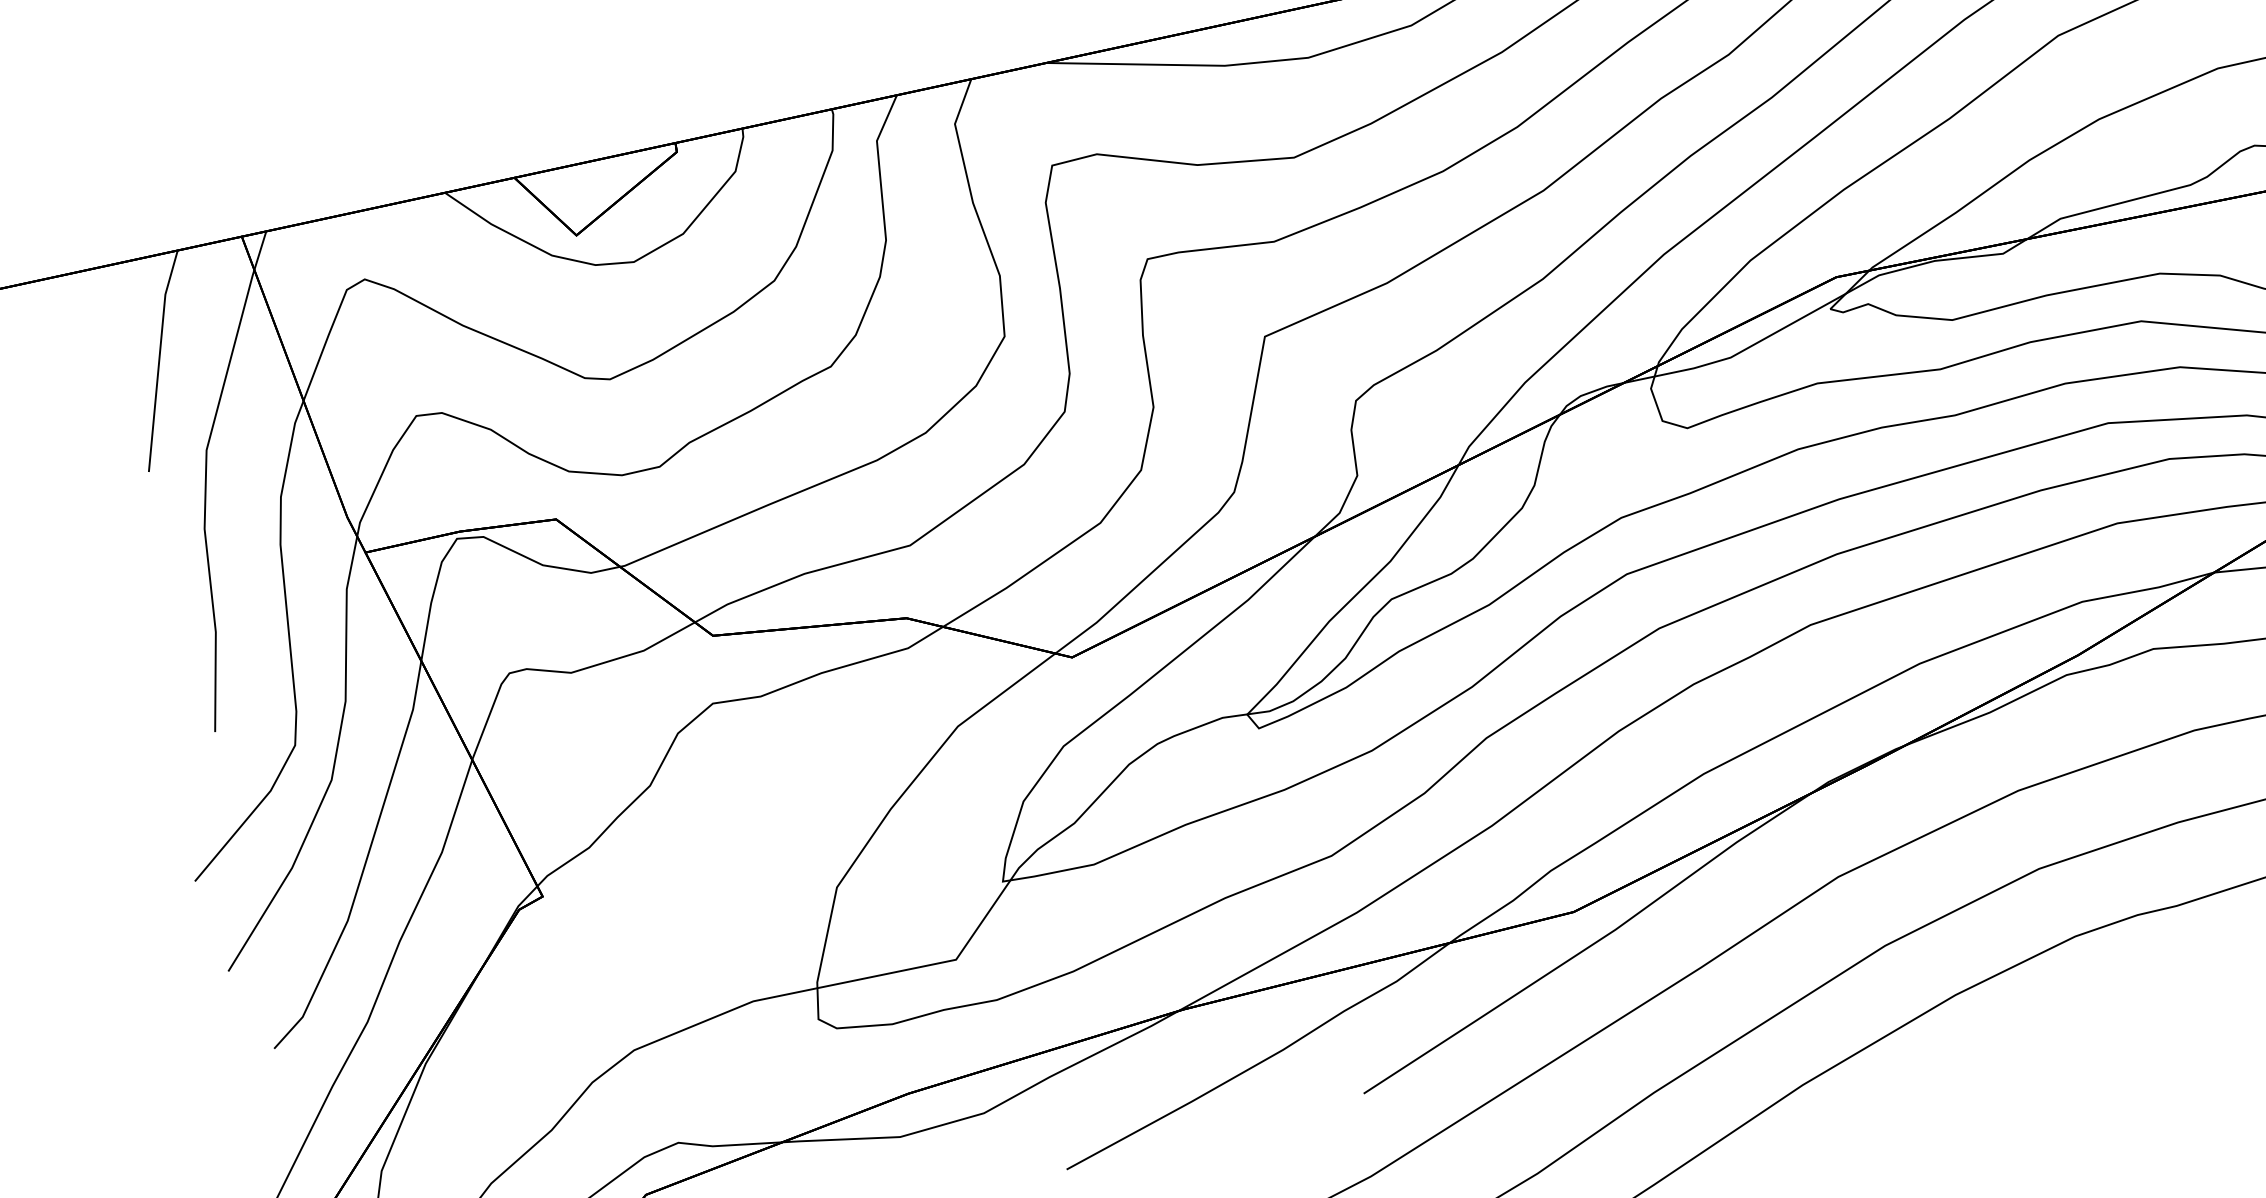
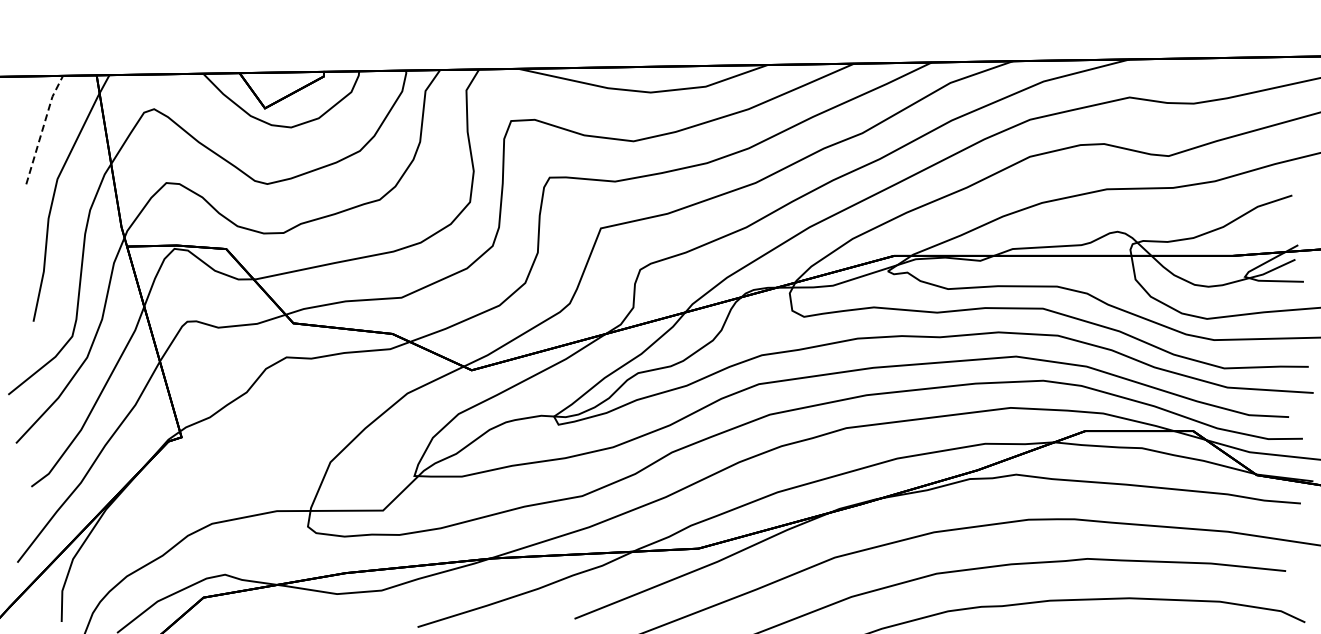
line: (160, 358) -> (43, 128), solid -> dashed

